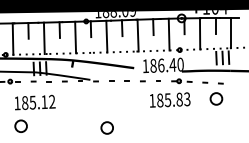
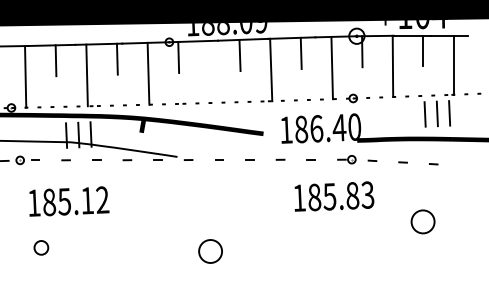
line: (106, 36) -> (209, 71), removed
circle: (216, 98) -> (423, 221), moved
circle: (20, 125) -> (40, 246), size x0.6

